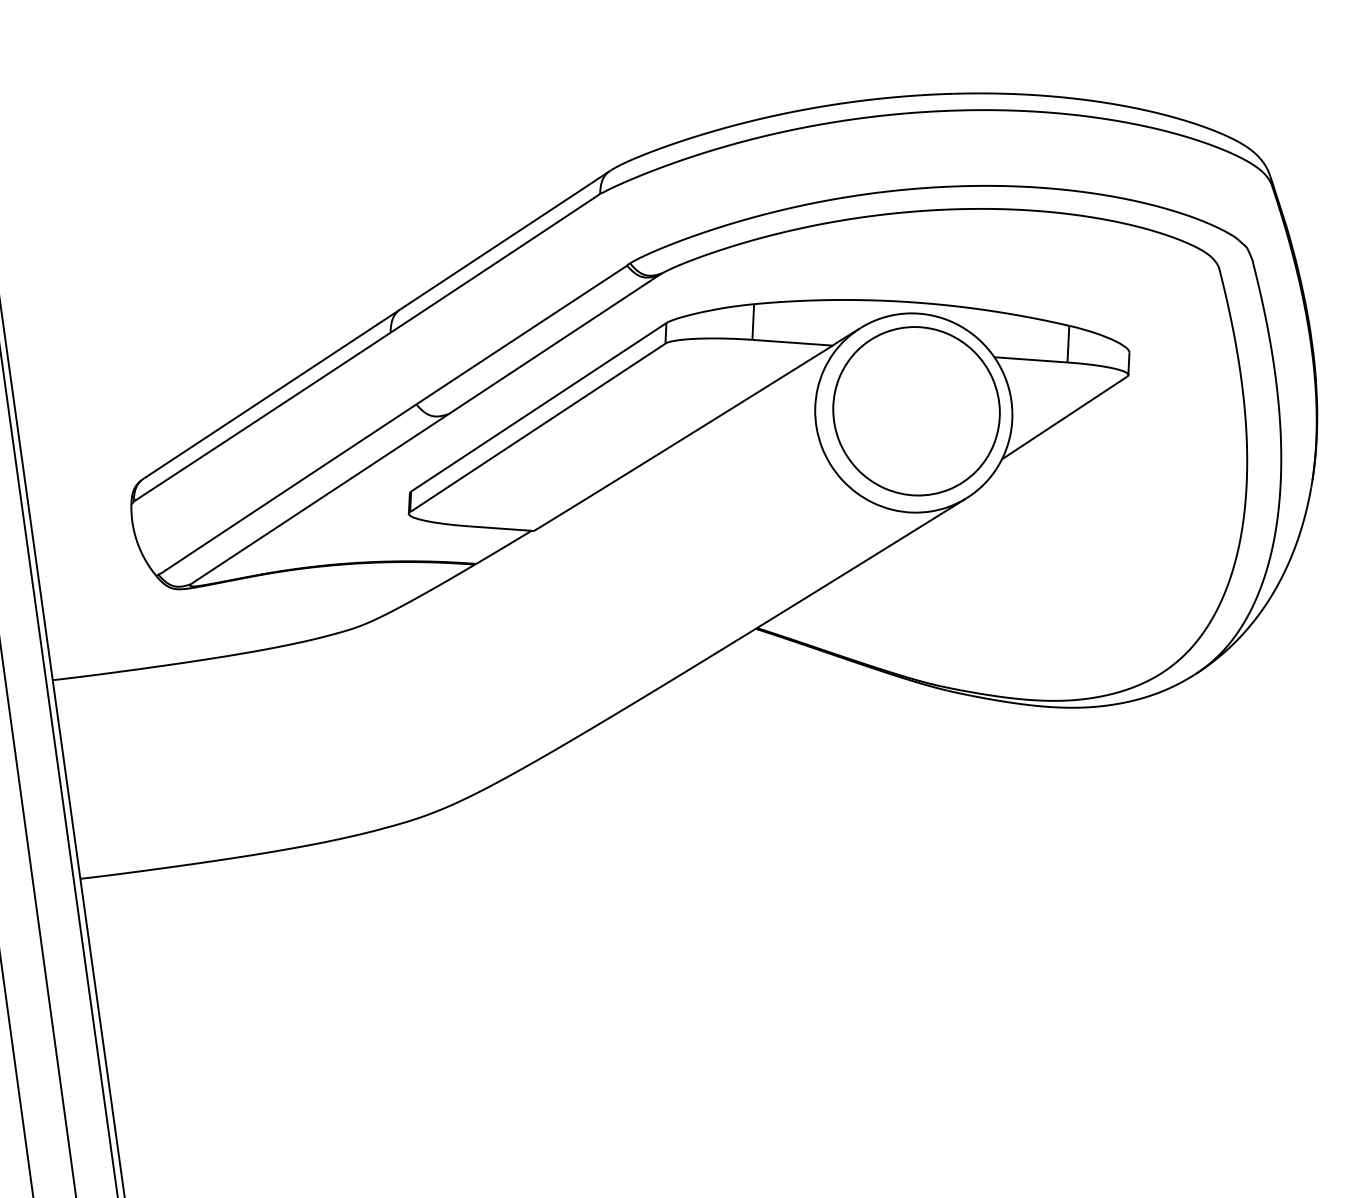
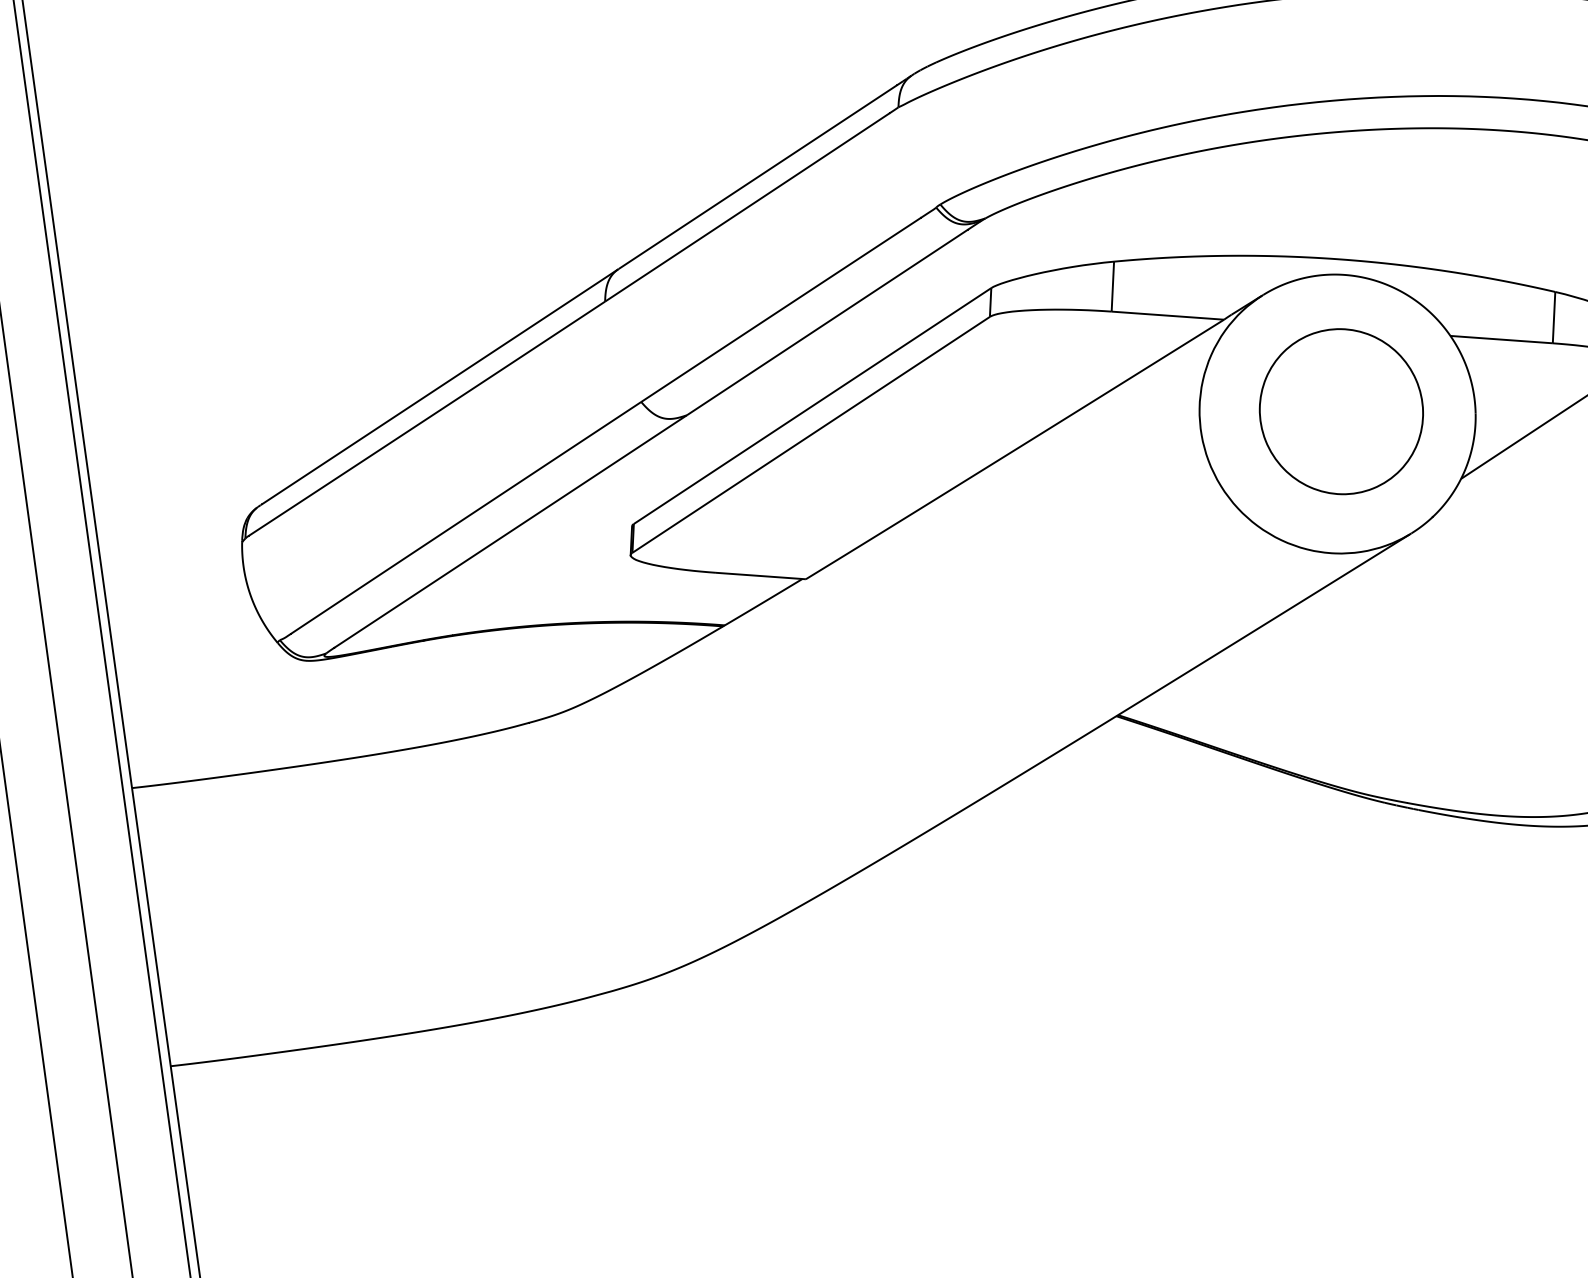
part: (916, 411) -> (1341, 411), size x0.7

